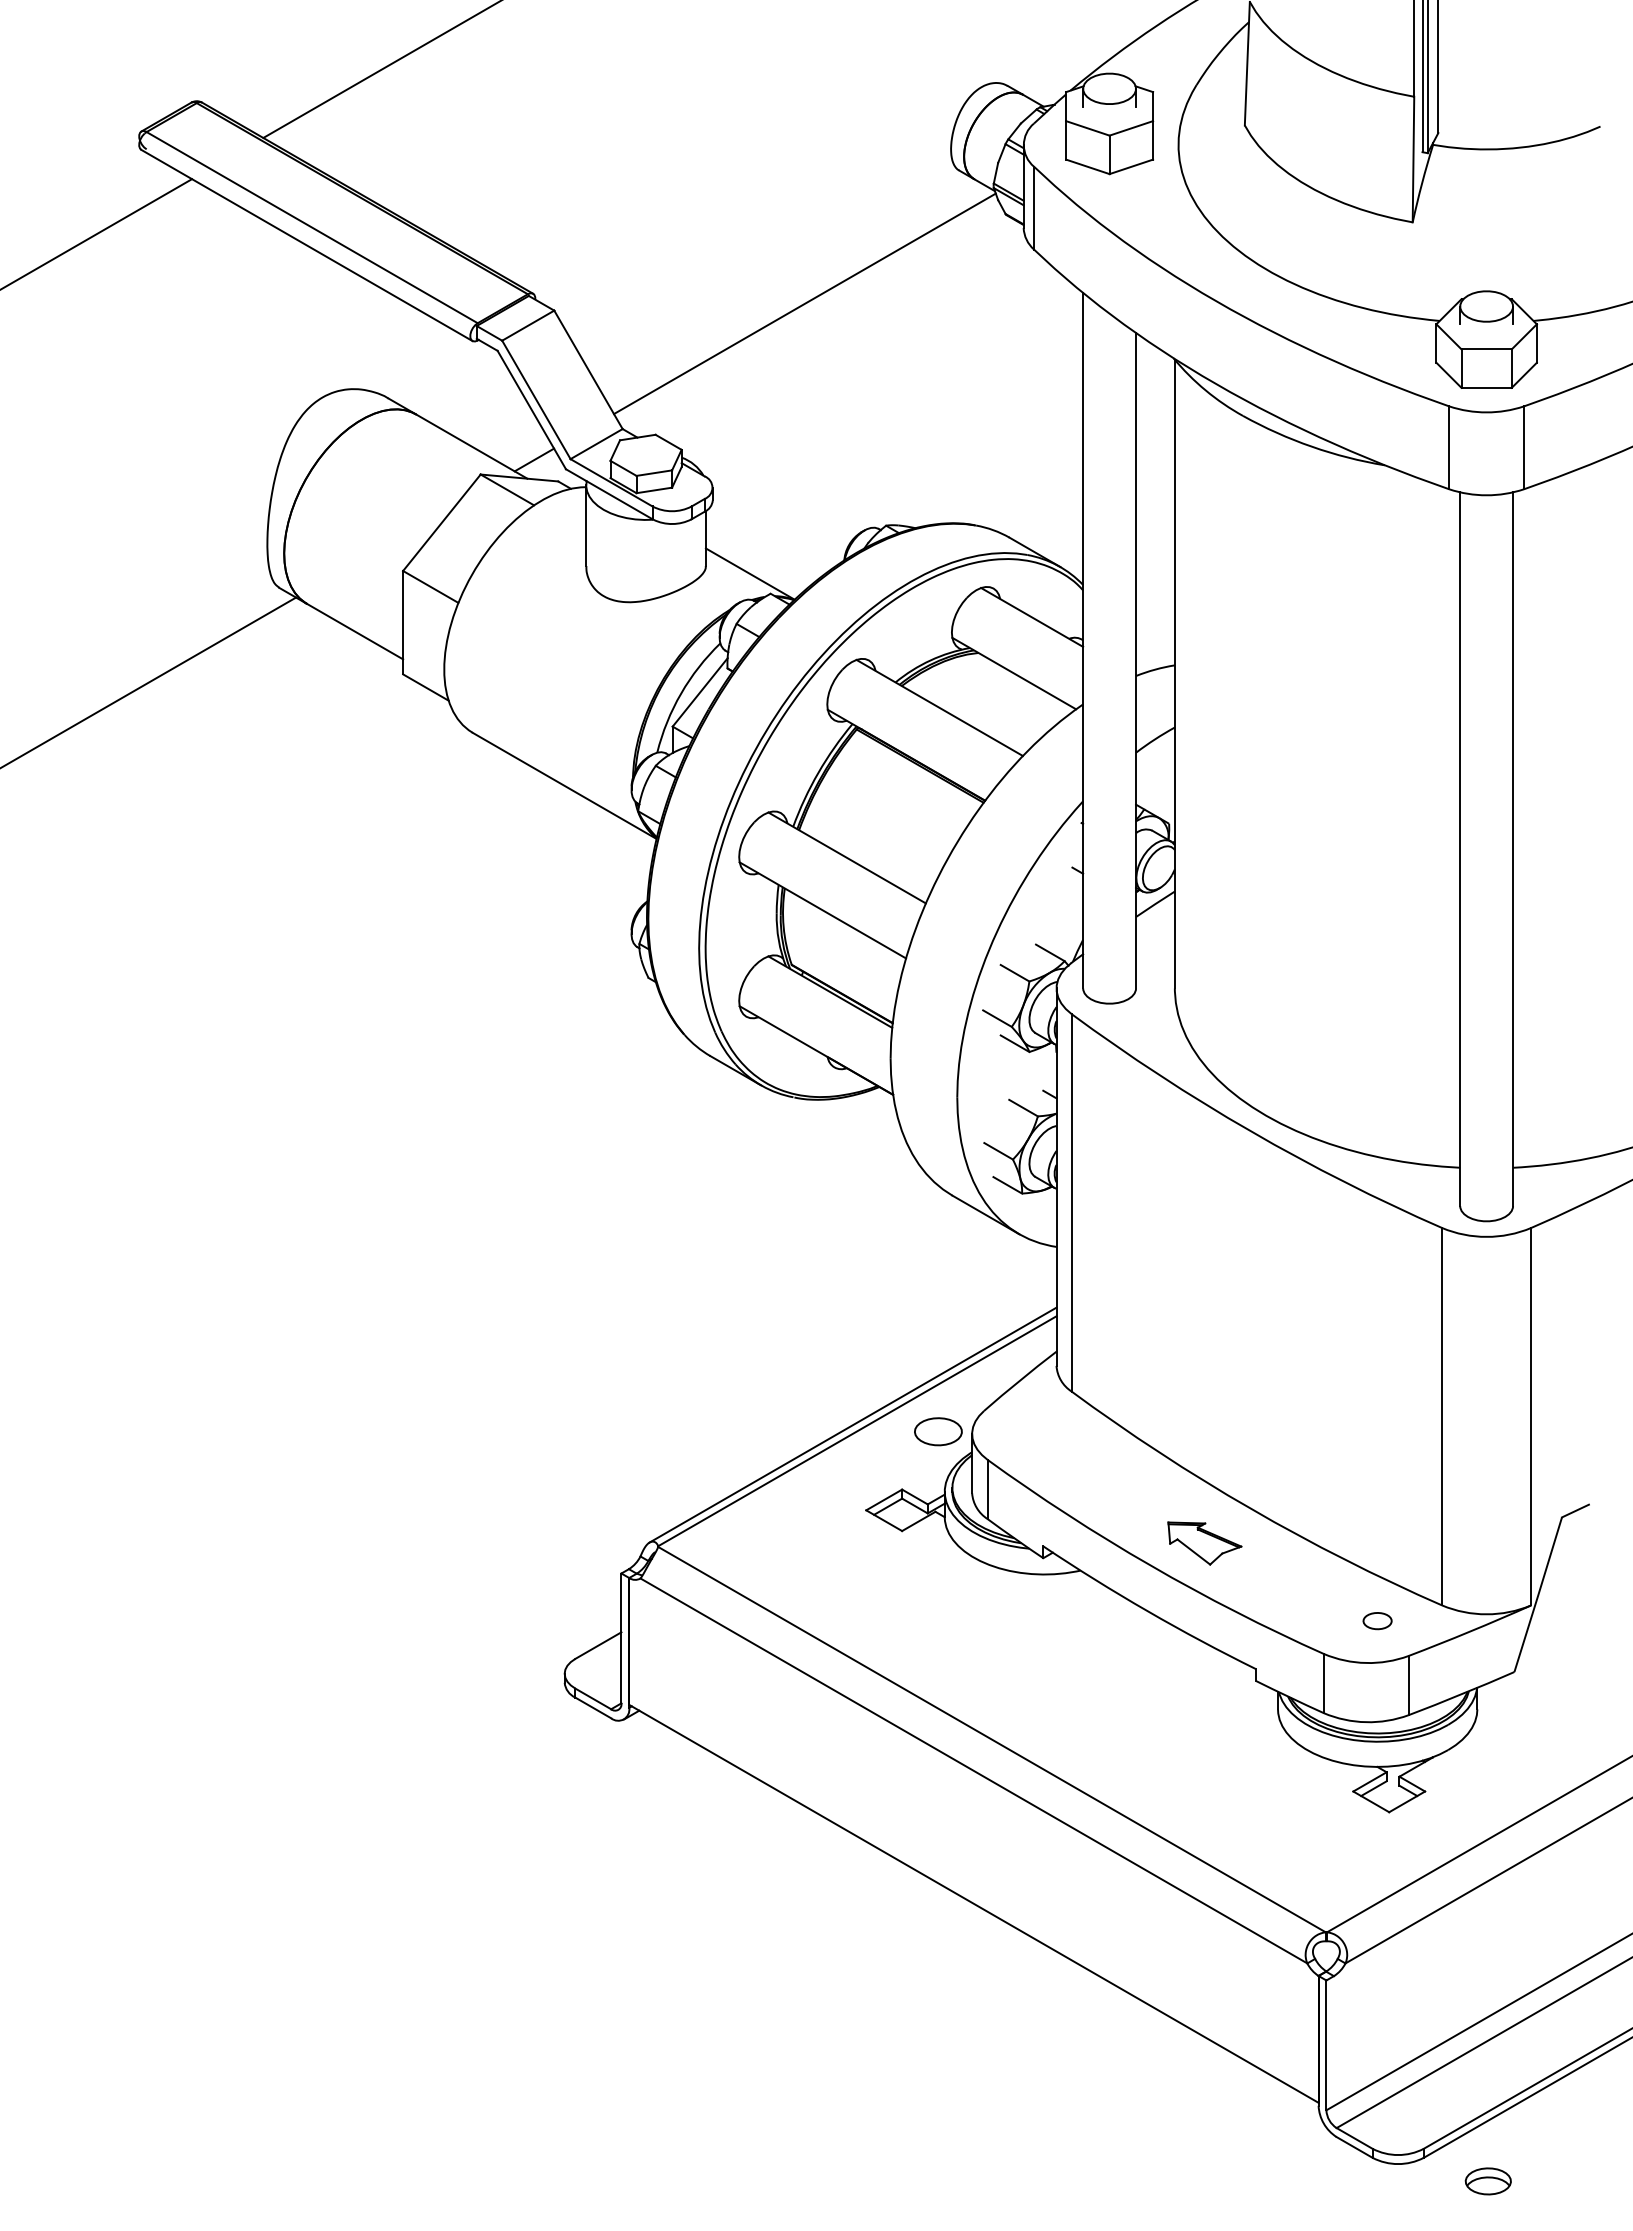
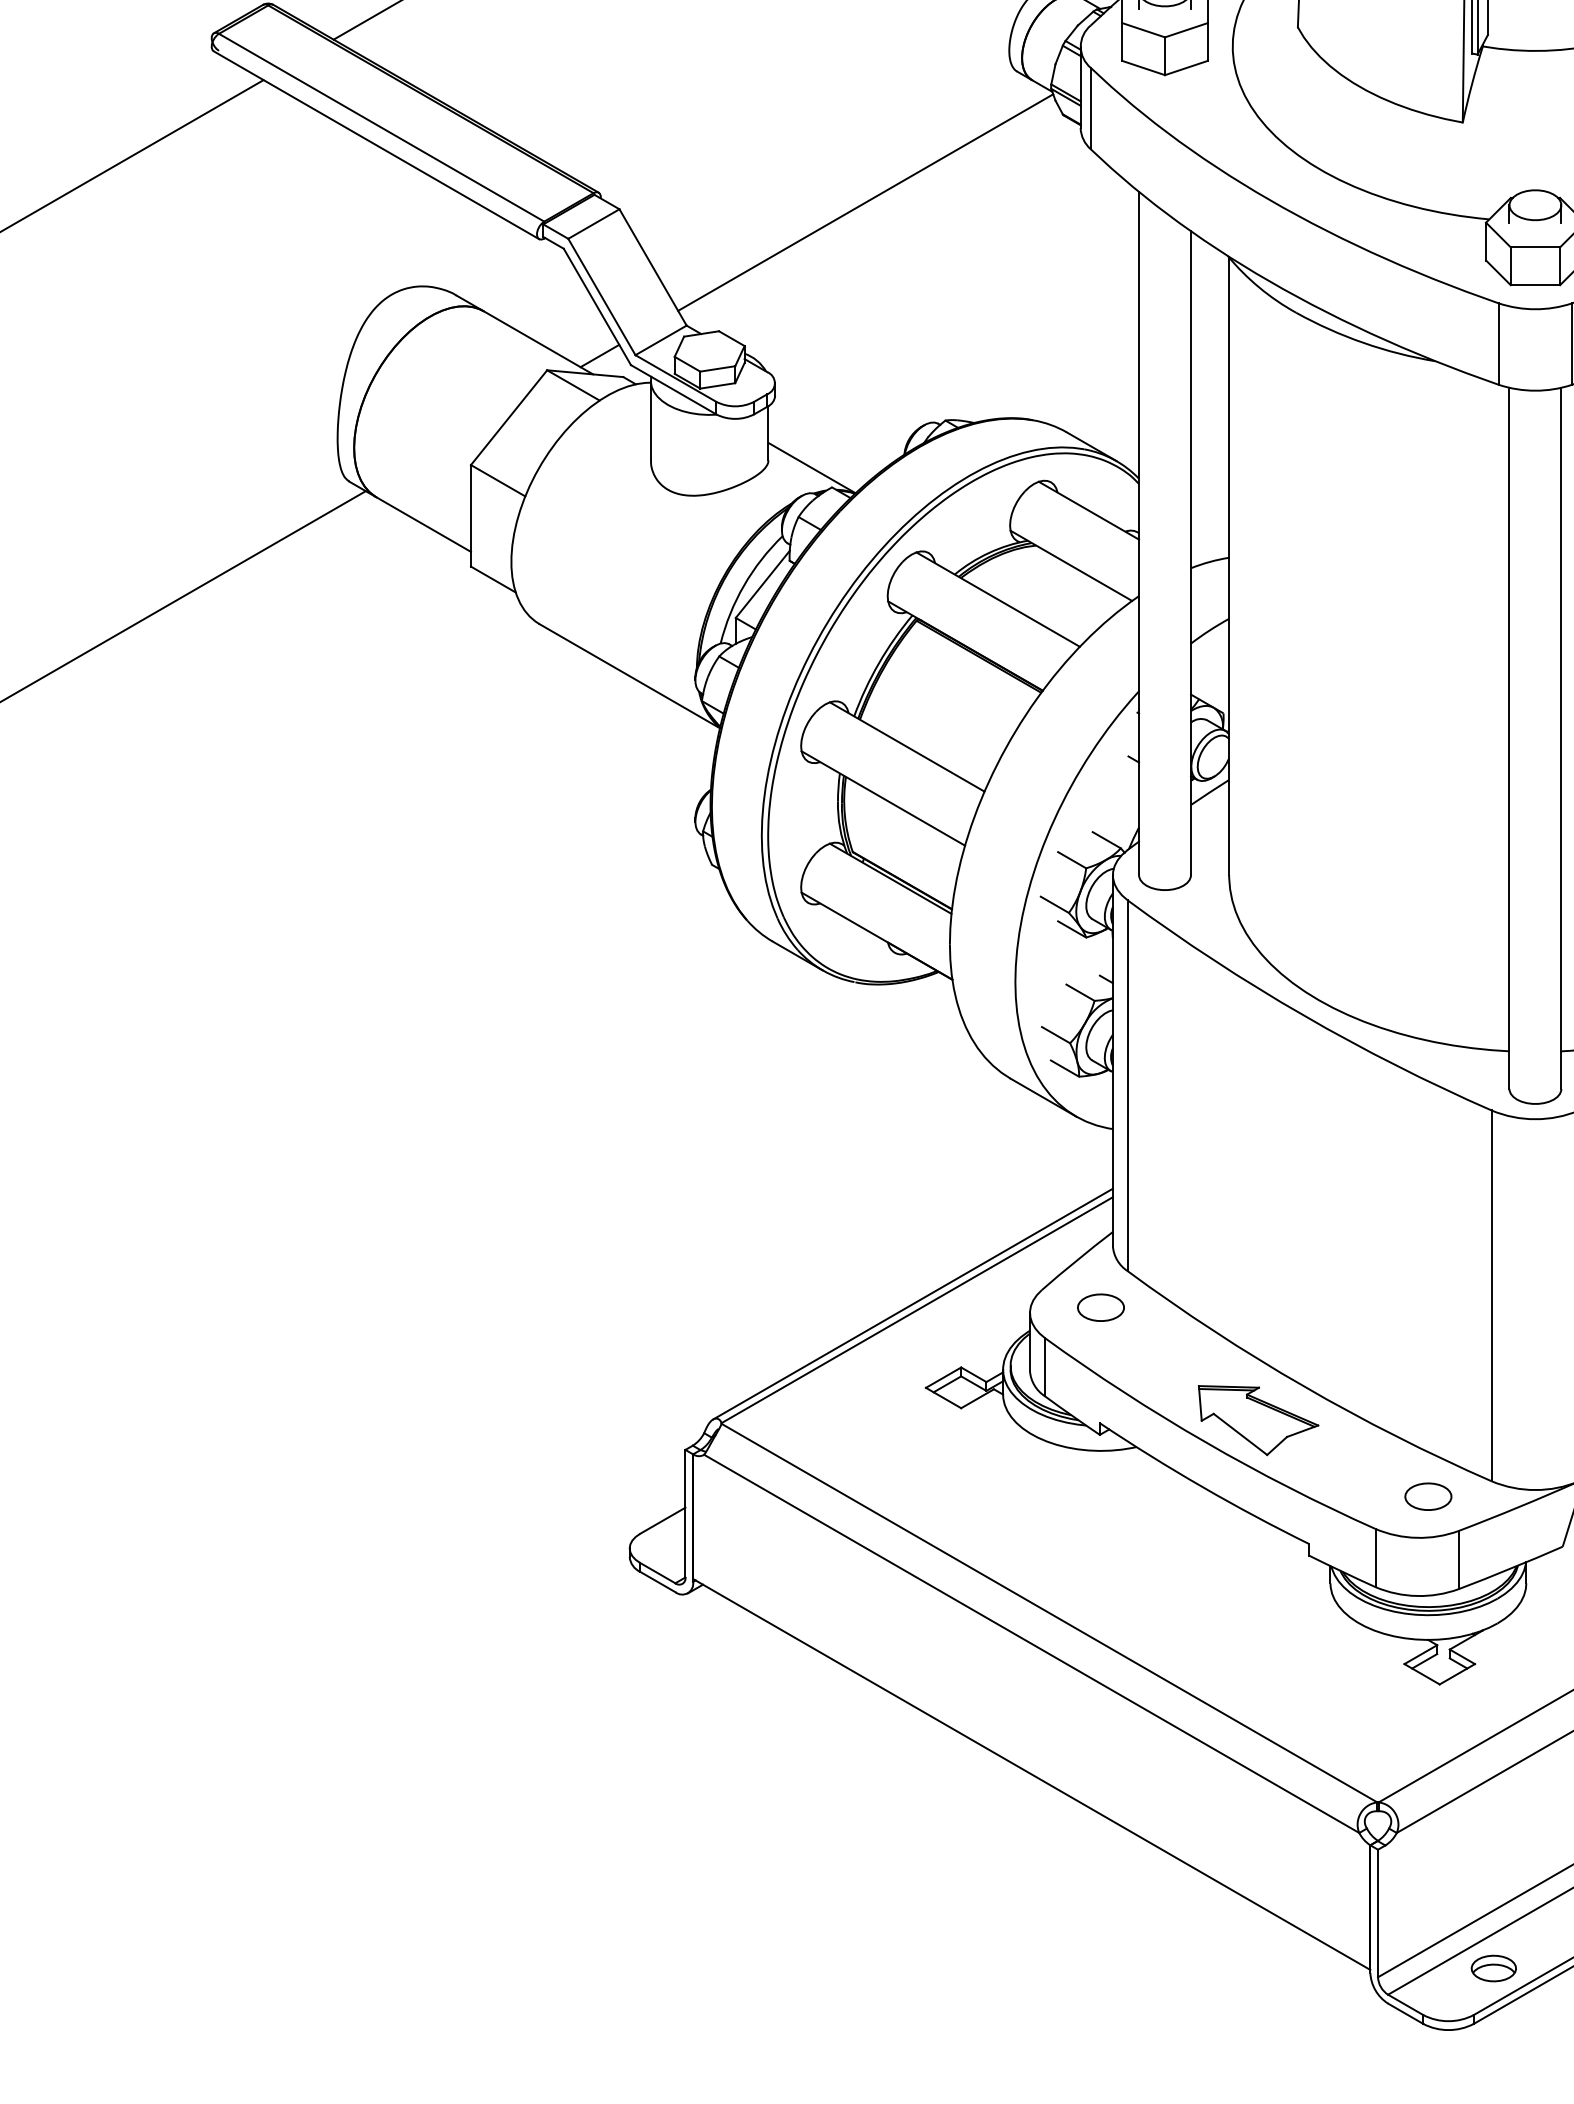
part: (938, 1431) -> (1101, 1307), moved
part: (1204, 1543) -> (1258, 1420), size x1.67
part: (1377, 1620) -> (1428, 1496), size x1.67
part: (1487, 2181) -> (1493, 1968), moved

